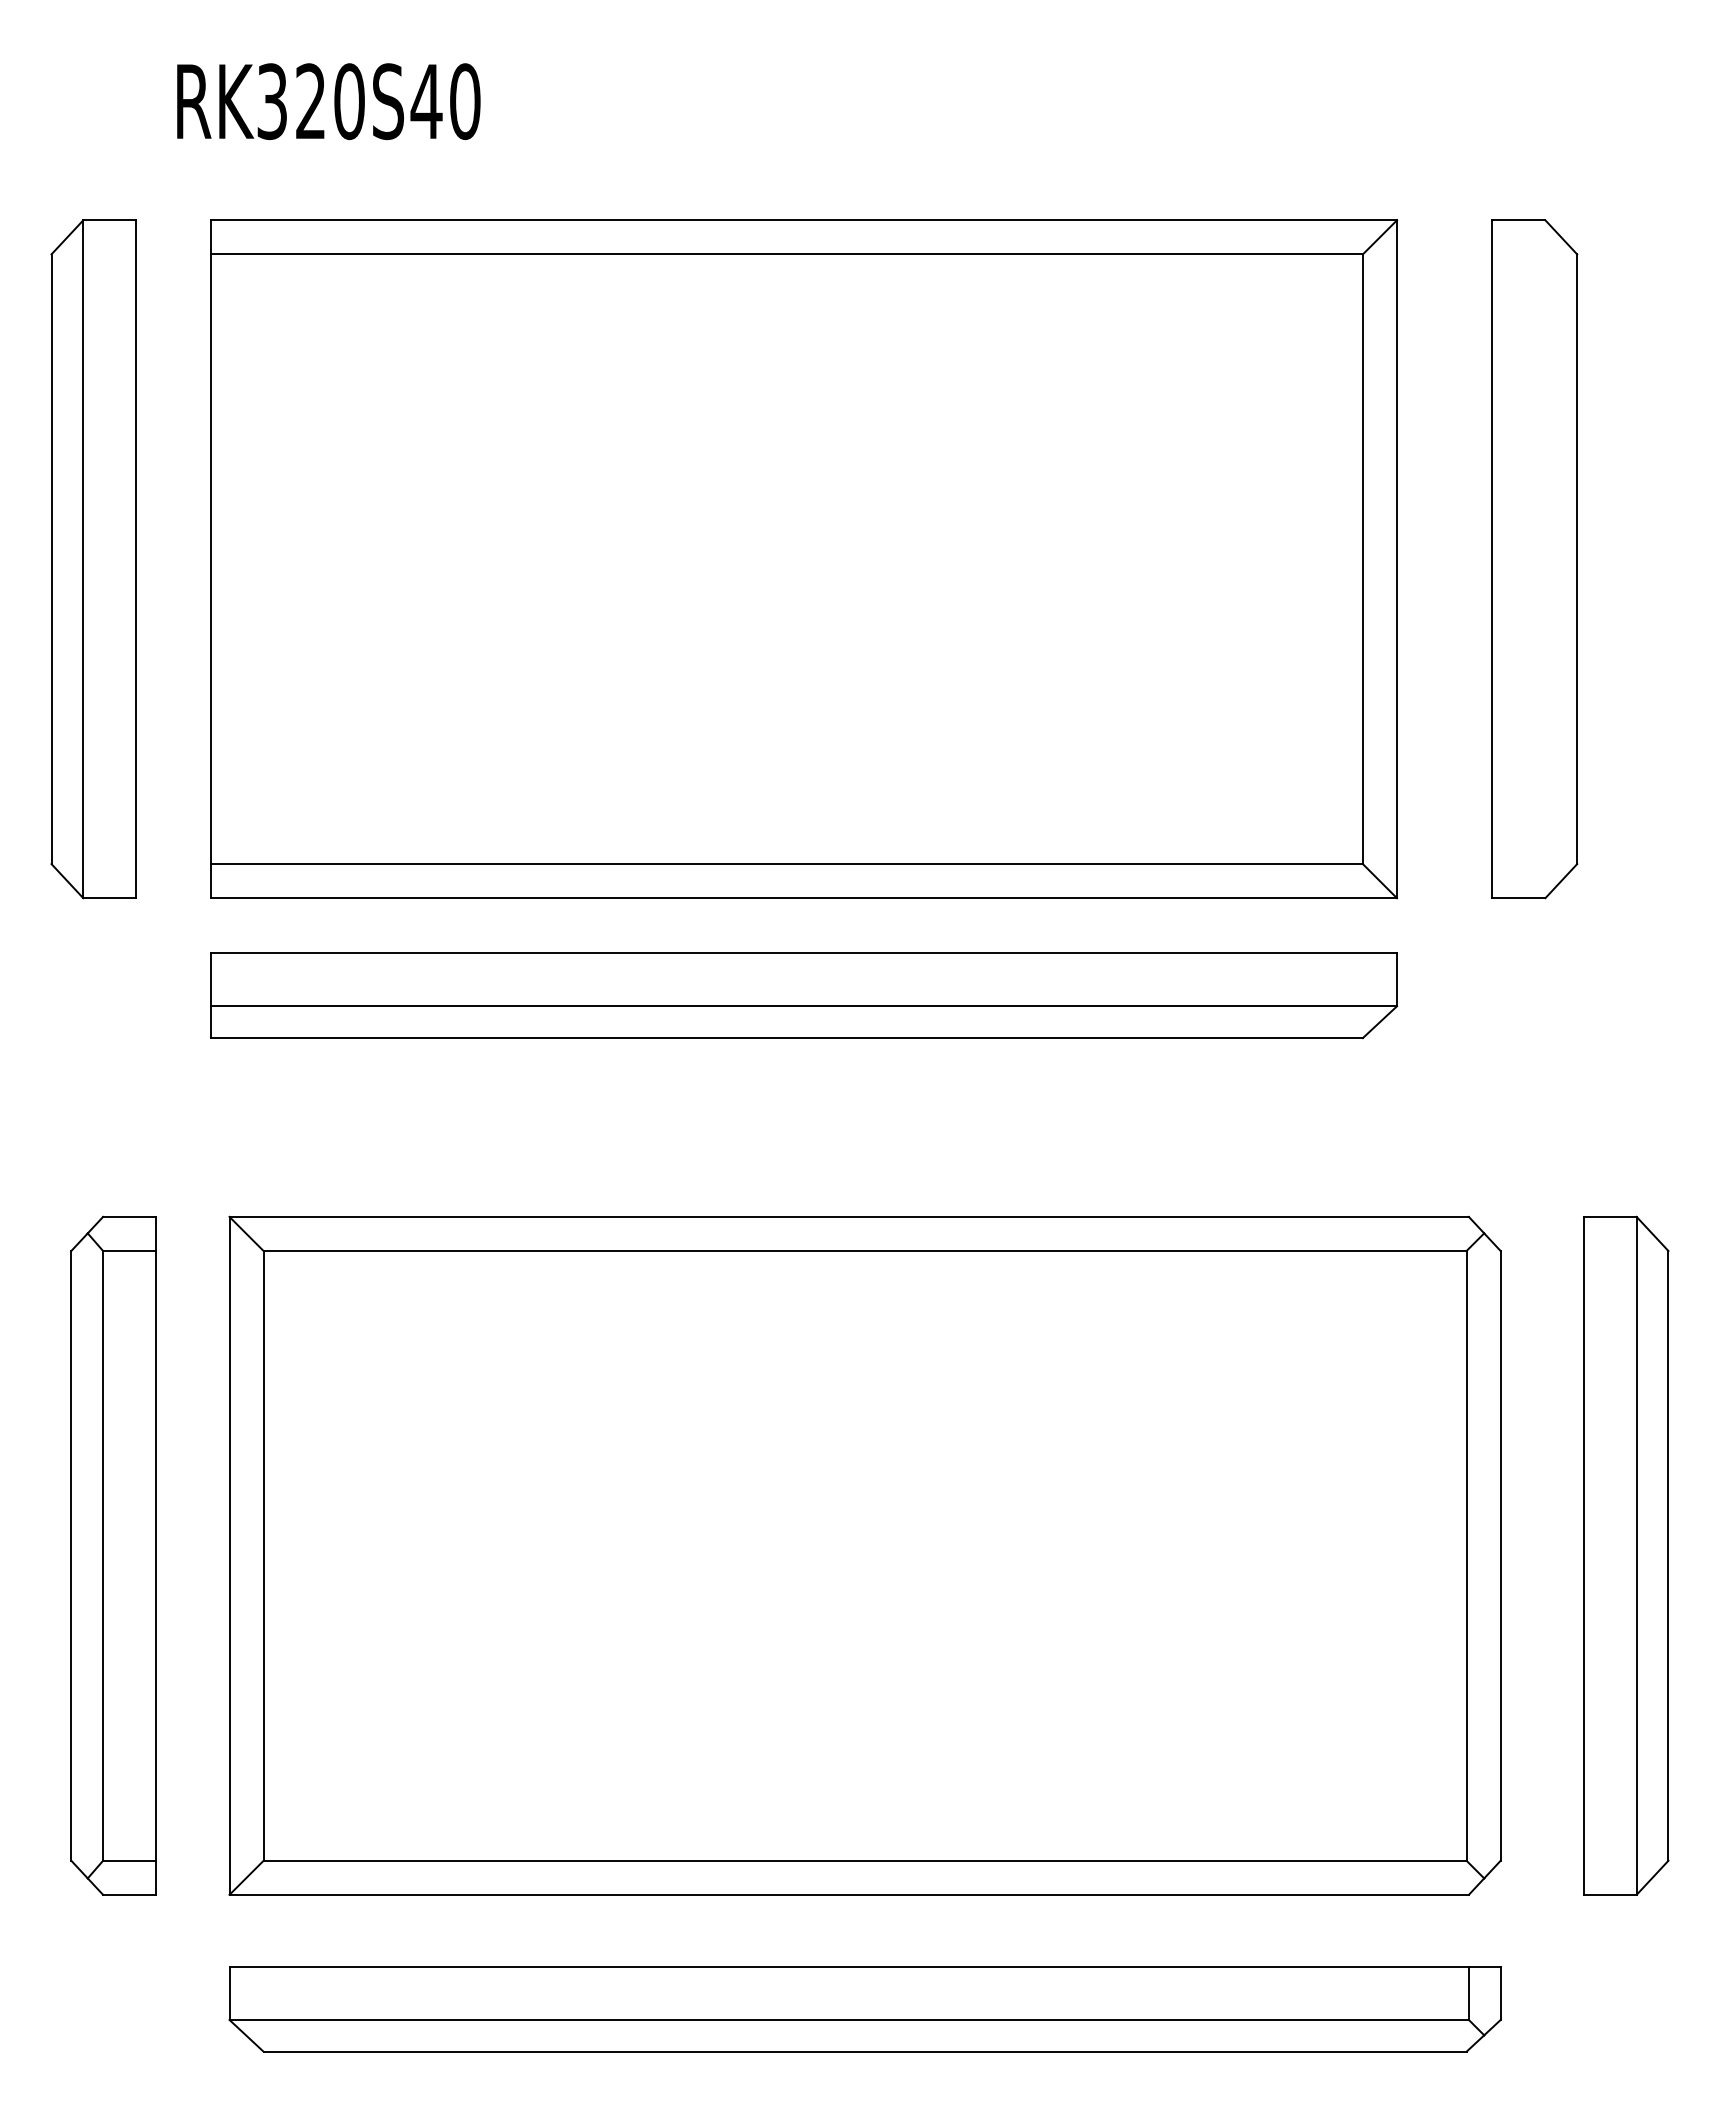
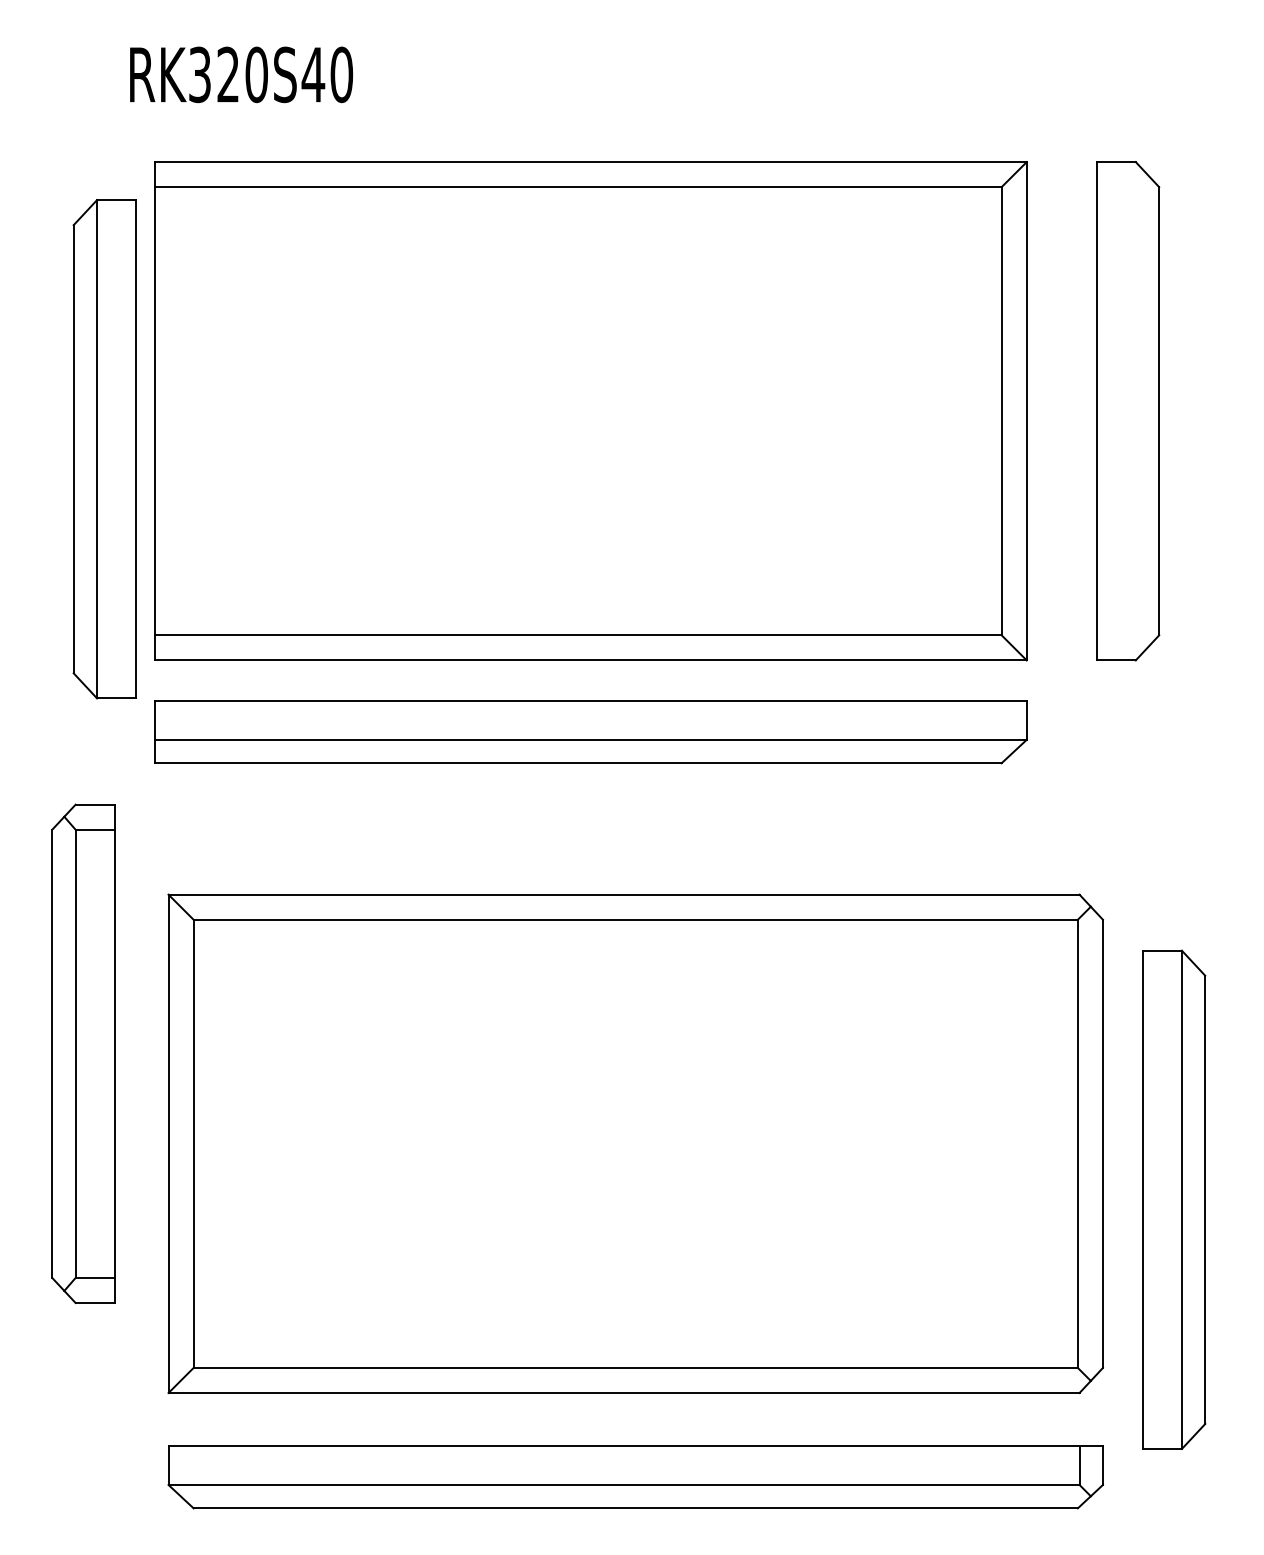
part: (93, 559) -> (104, 449), moved
part: (113, 1555) -> (83, 1053), moved
part: (1626, 1555) -> (1174, 1199), moved

